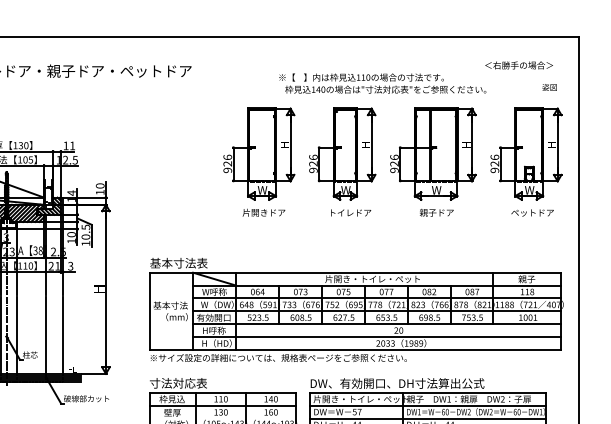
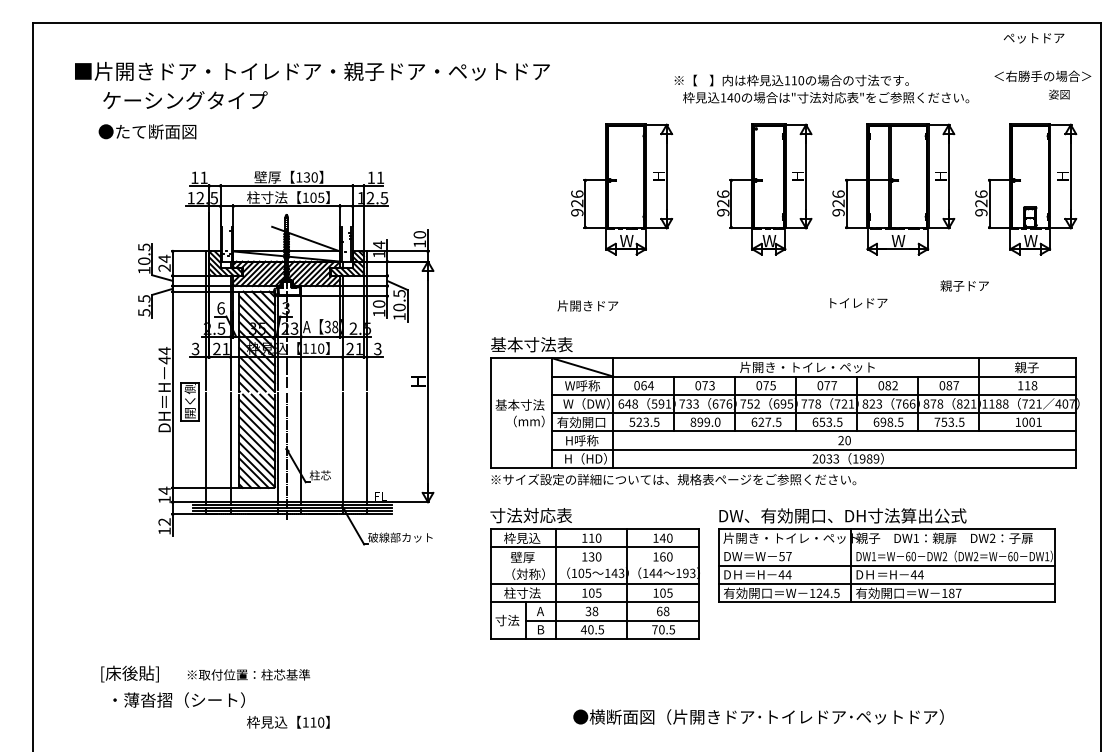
text: (518, 64) -> (1042, 75), moved
part: (259, 154) -> (622, 189), moved
text: (263, 212) -> (587, 305), moved
text: (436, 212) -> (964, 285), moved
text: (350, 213) -> (858, 303), moved
text: (532, 213) -> (1033, 38), moved
text: (300, 317) -> (705, 421), 608.5 -> 899.0
line: (428, 405) -> (886, 547), removed

